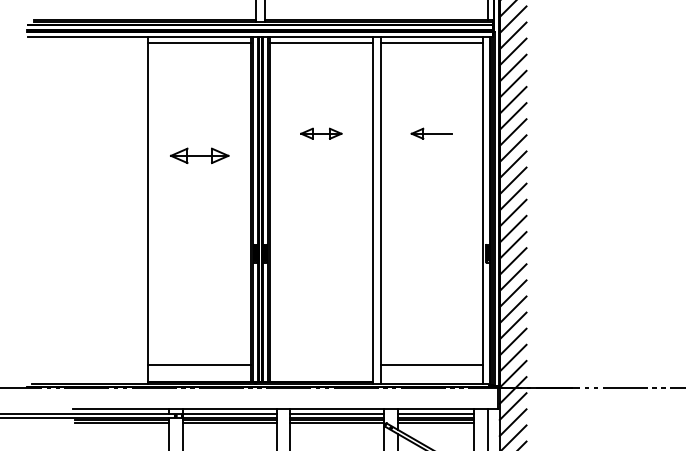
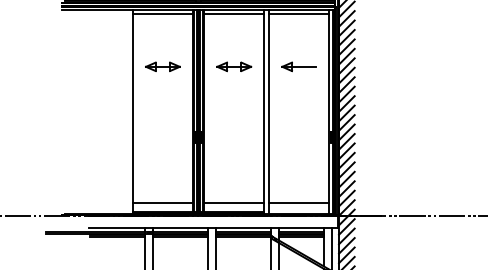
part: (321, 133) -> (234, 66), size x1.43
part: (430, 133) -> (298, 66), size x1.43
part: (199, 155) -> (162, 66), moved
line: (321, 364) -> (234, 202), added

